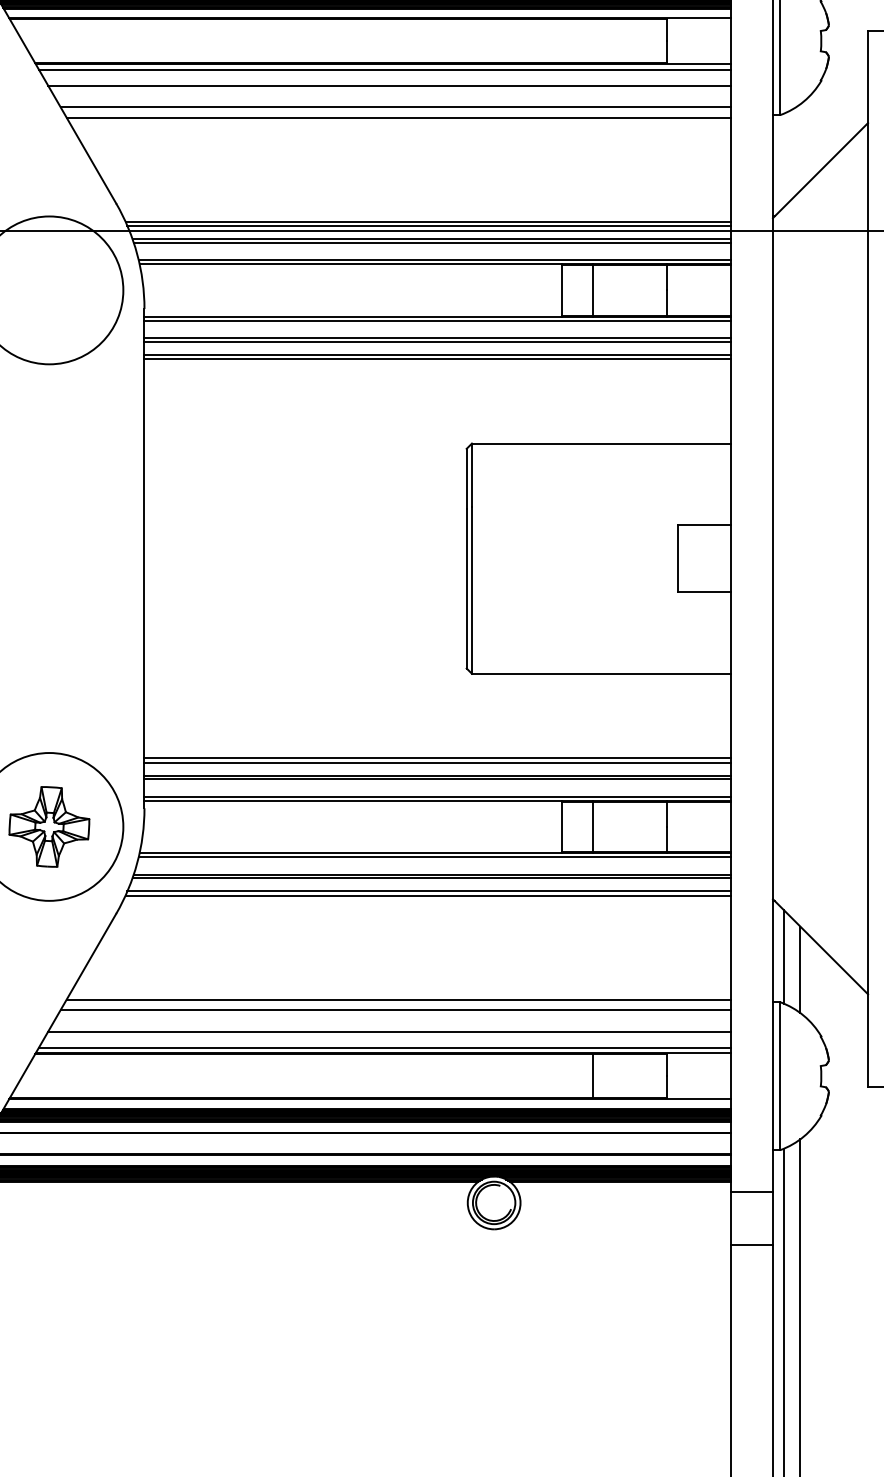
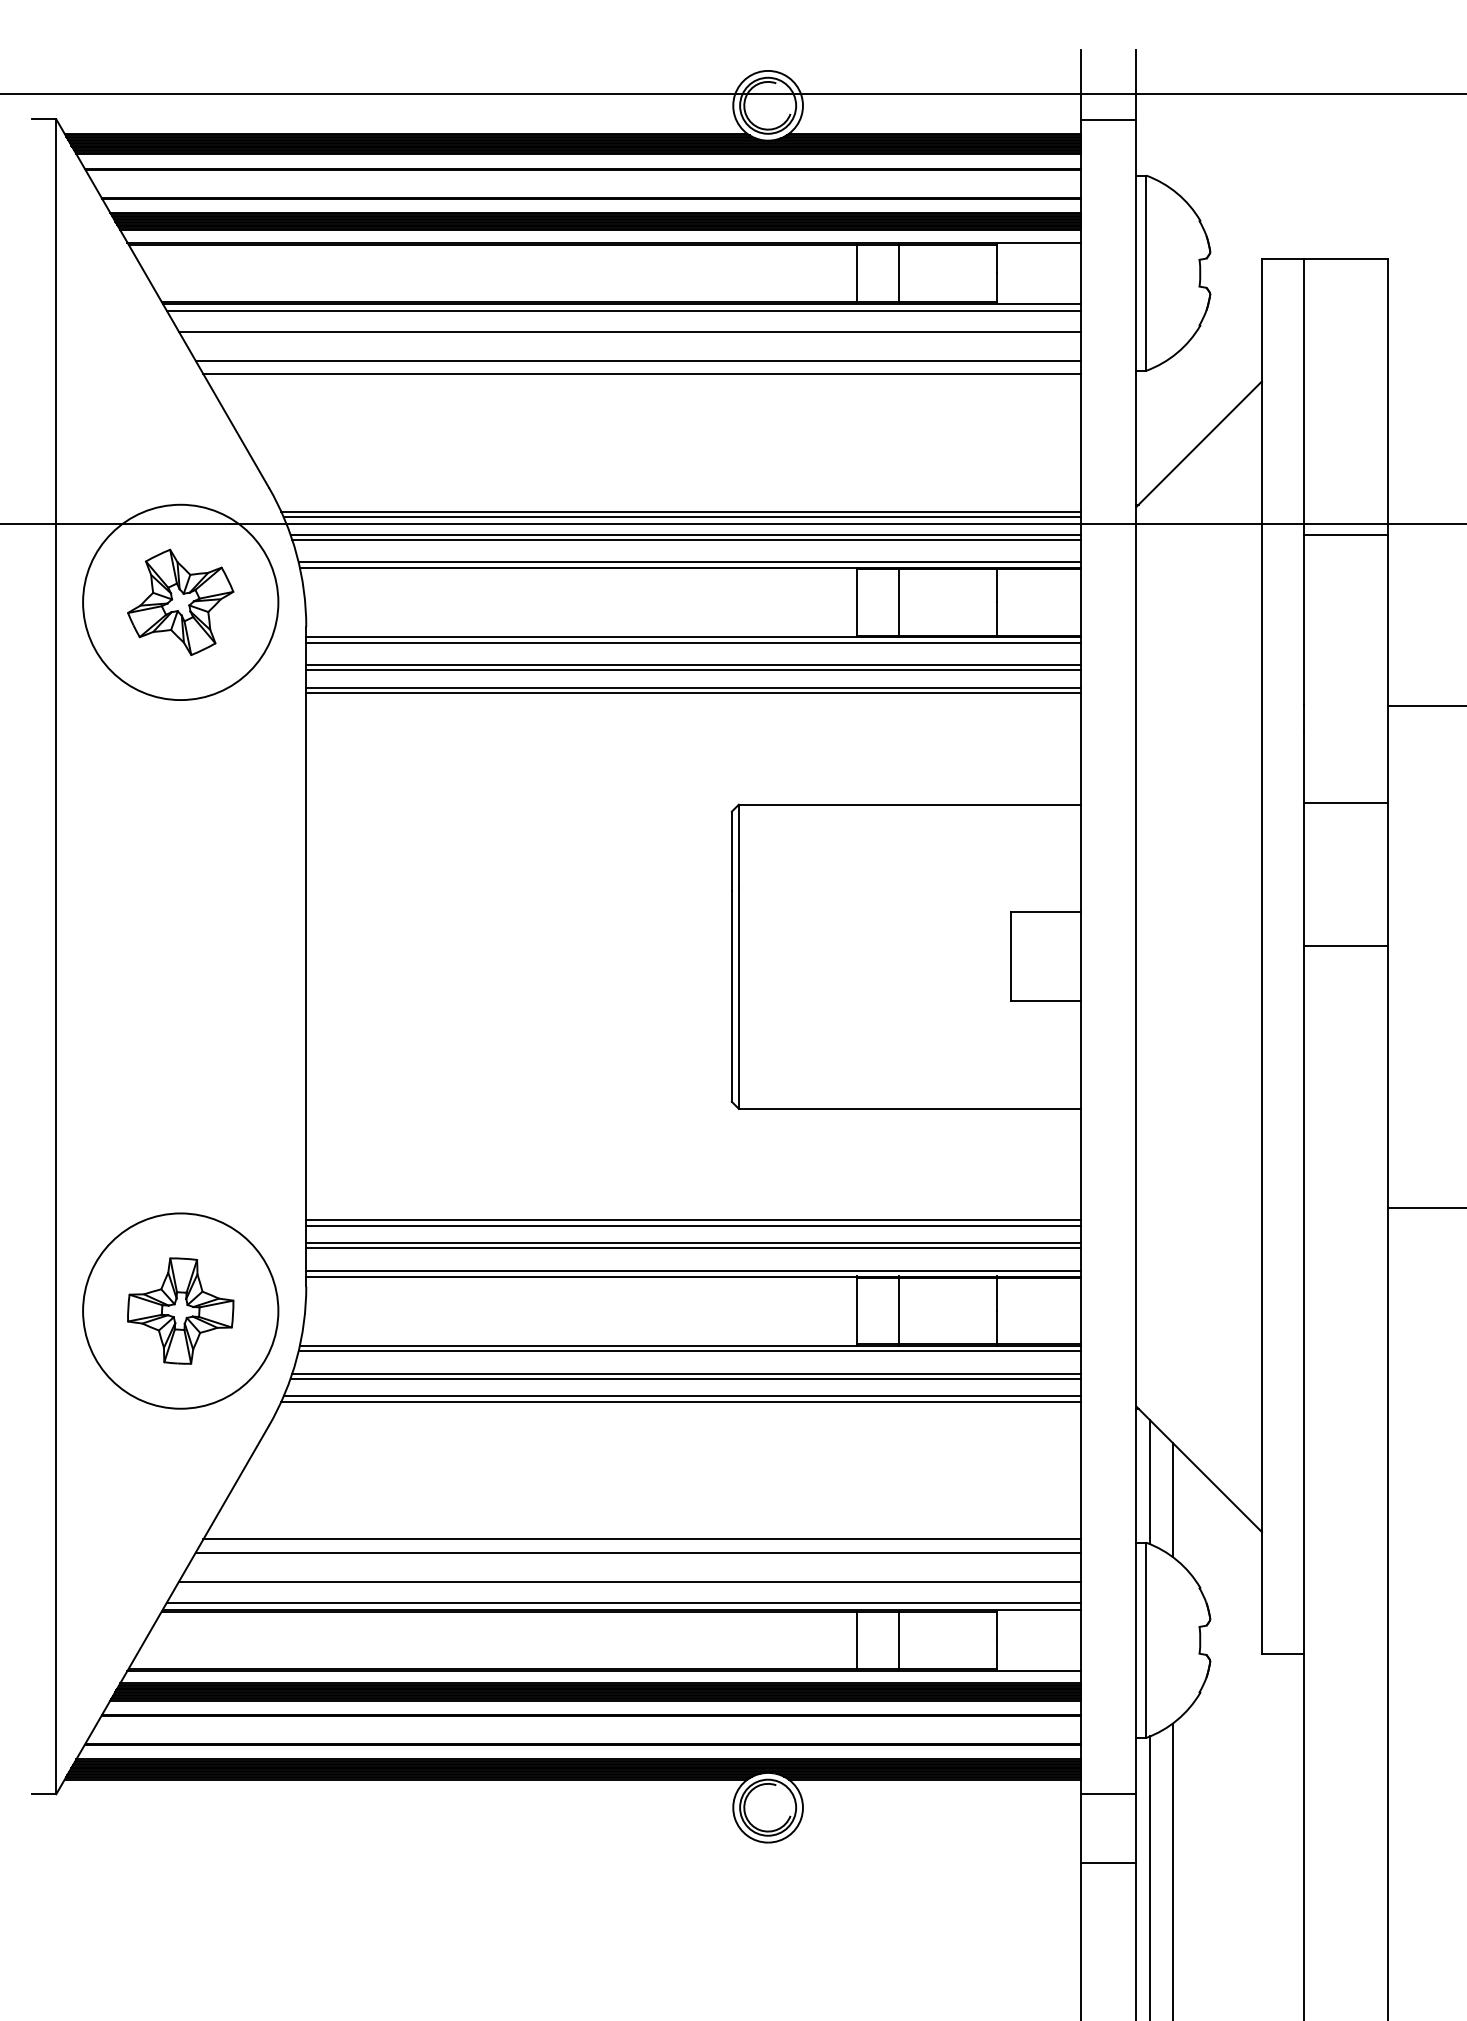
line: (561, 40) -> (857, 272), added
line: (593, 40) -> (899, 272), added
part: (49, 289) -> (180, 601), added
line: (561, 1076) -> (857, 1640), added

